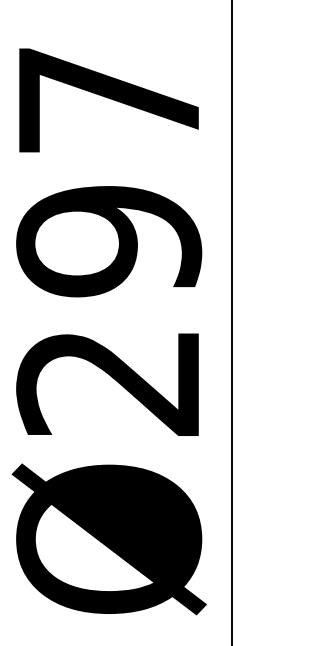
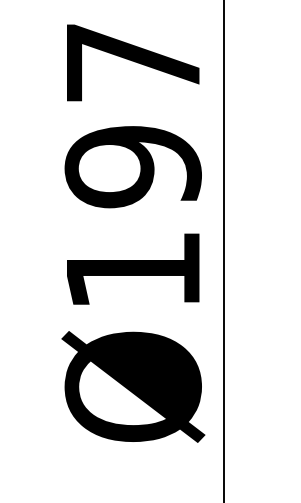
text: (106, 382) -> (131, 271), Ø297 -> Ø197

